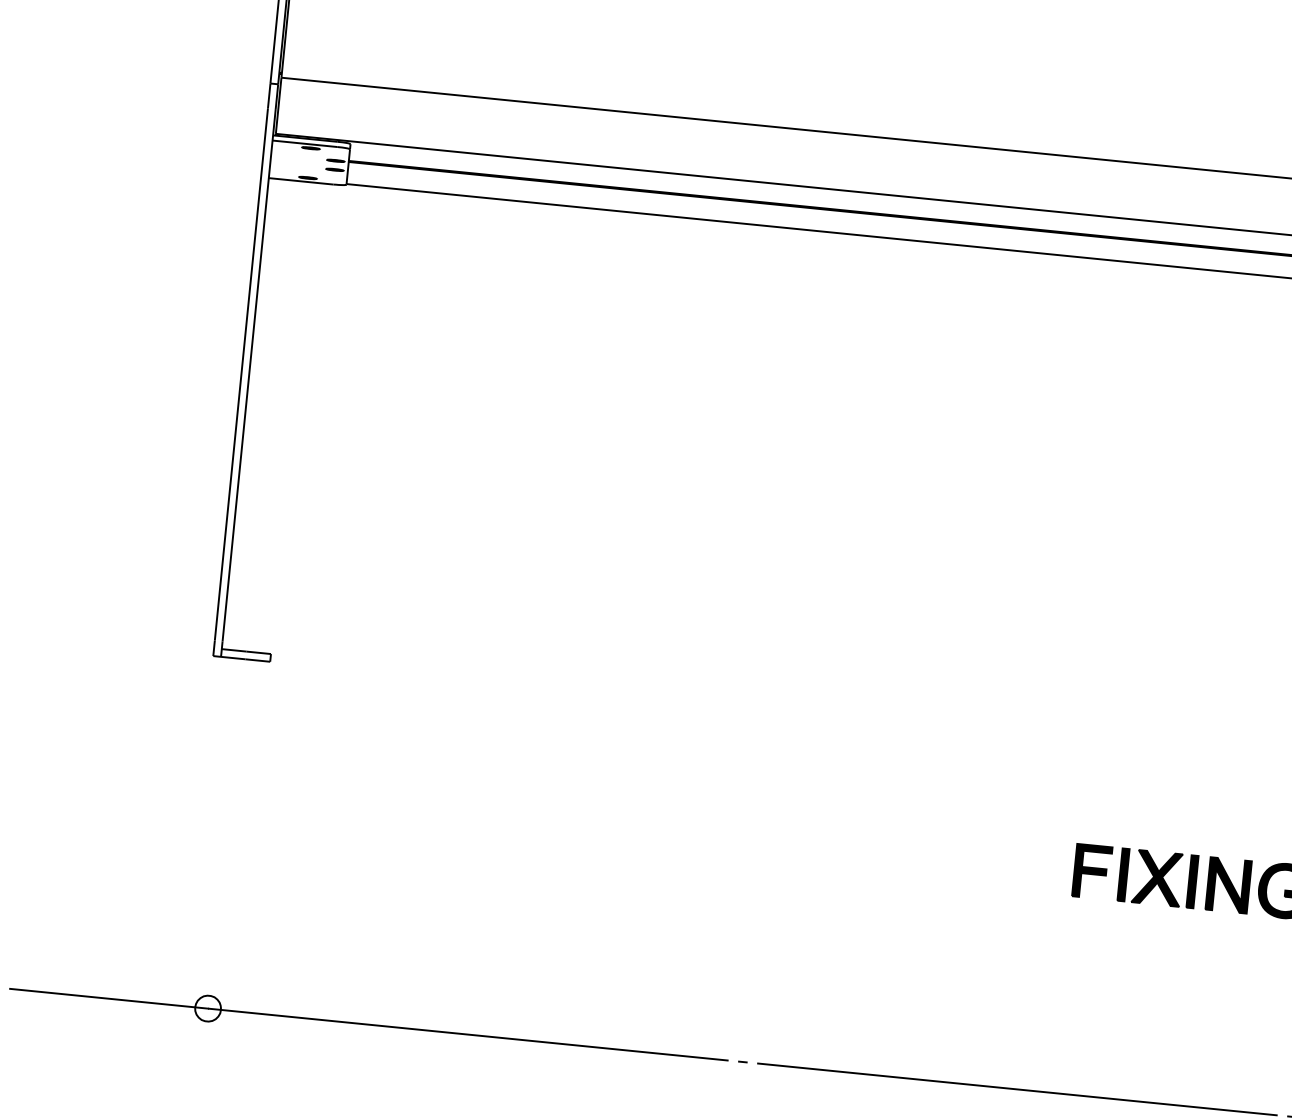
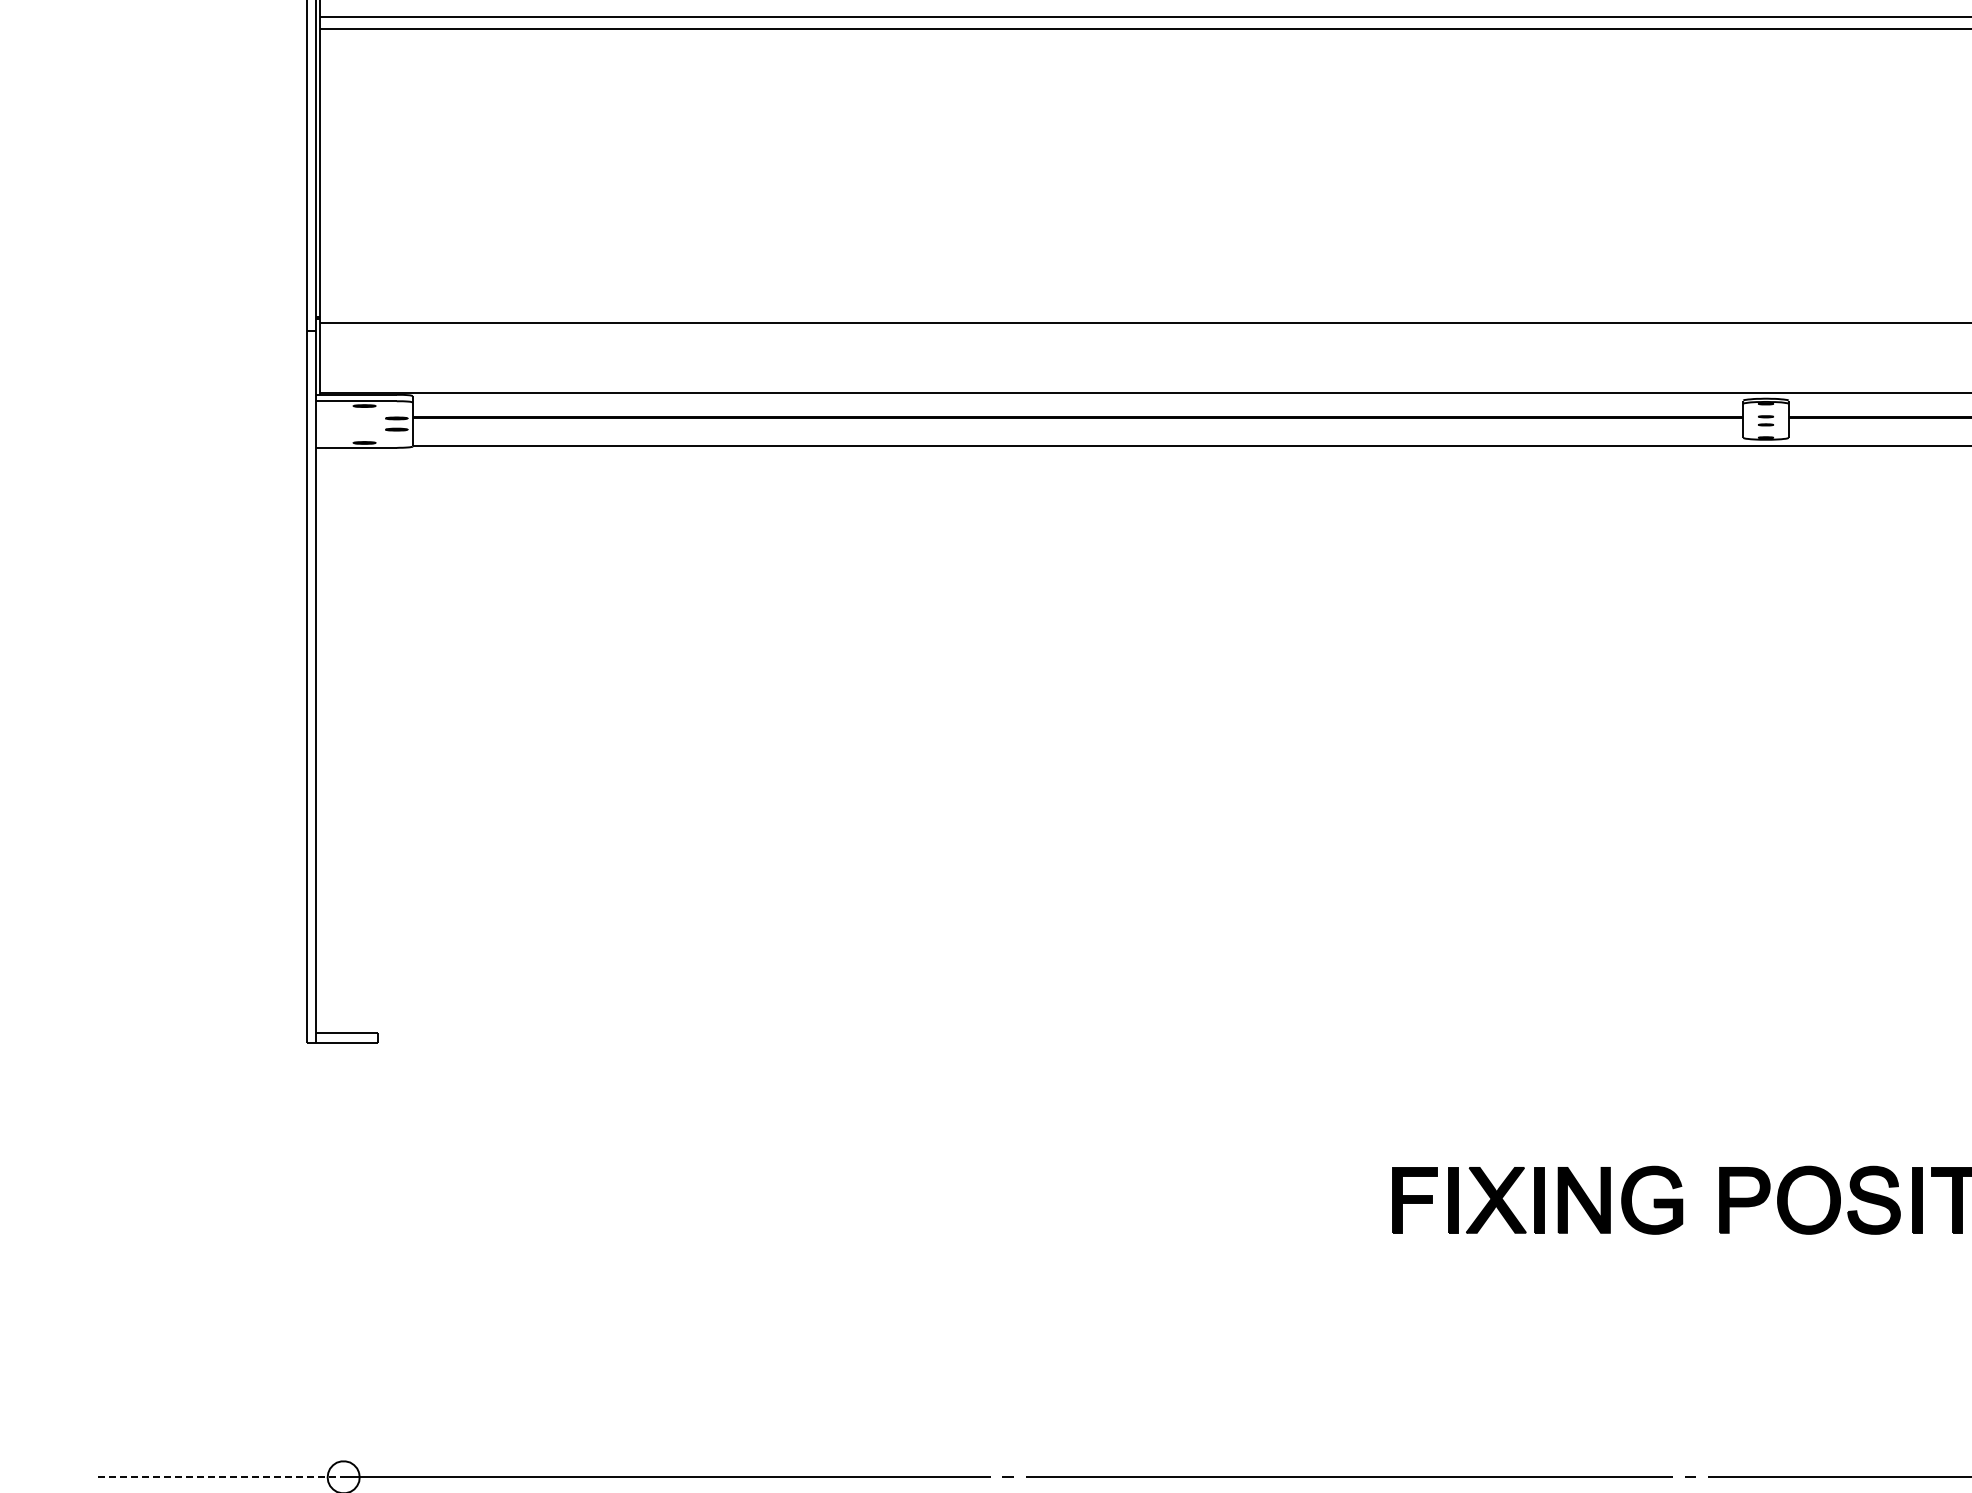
line: (108, 998) -> (220, 1477), solid -> dashed

